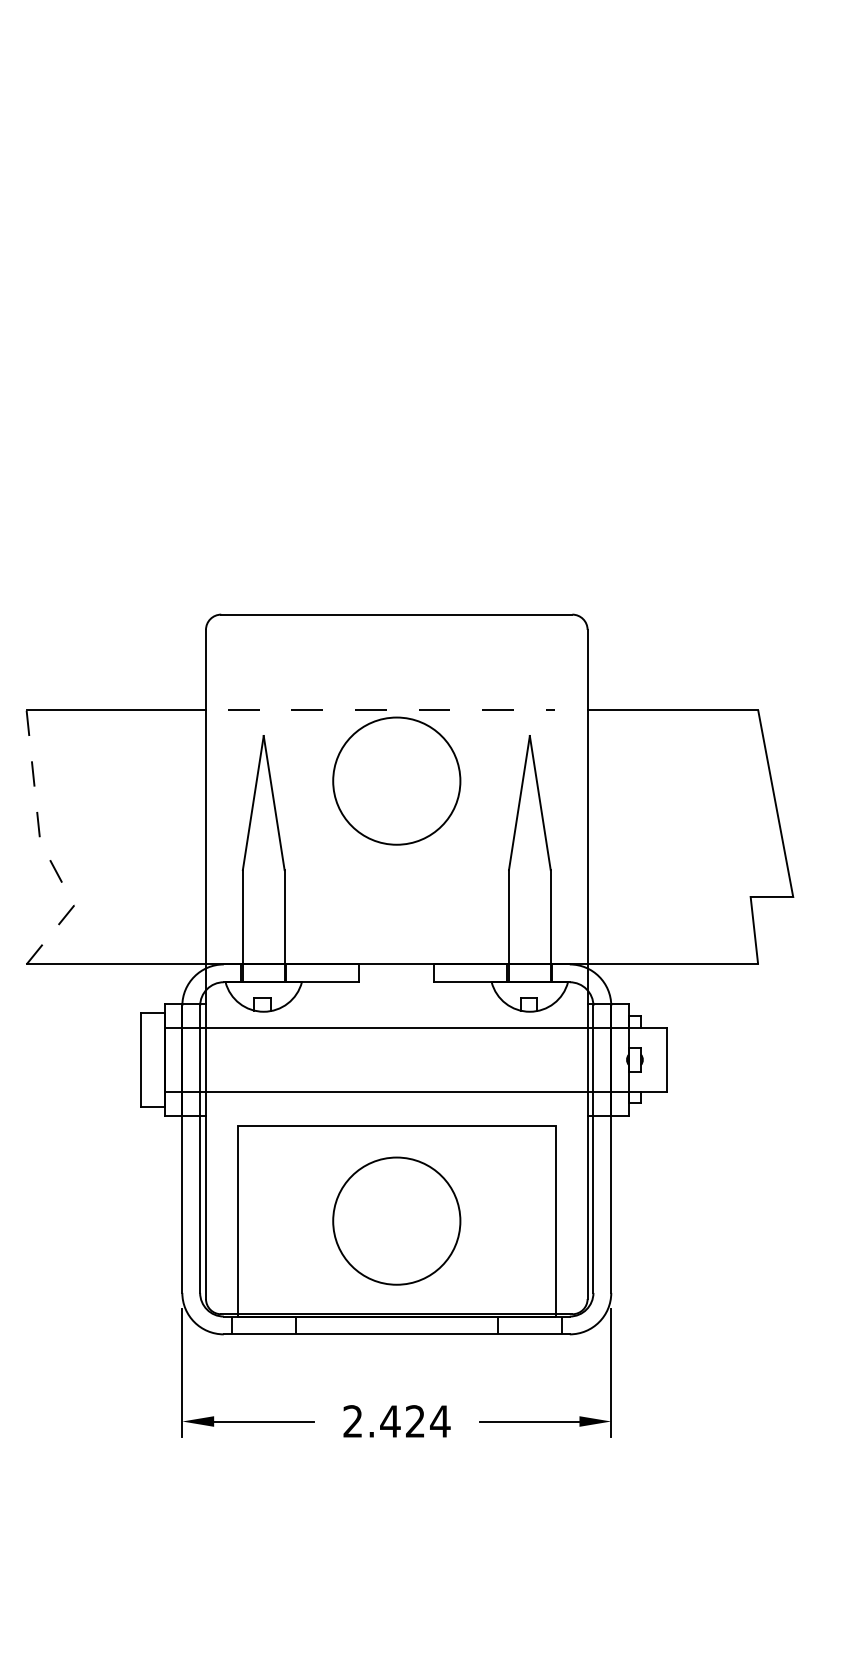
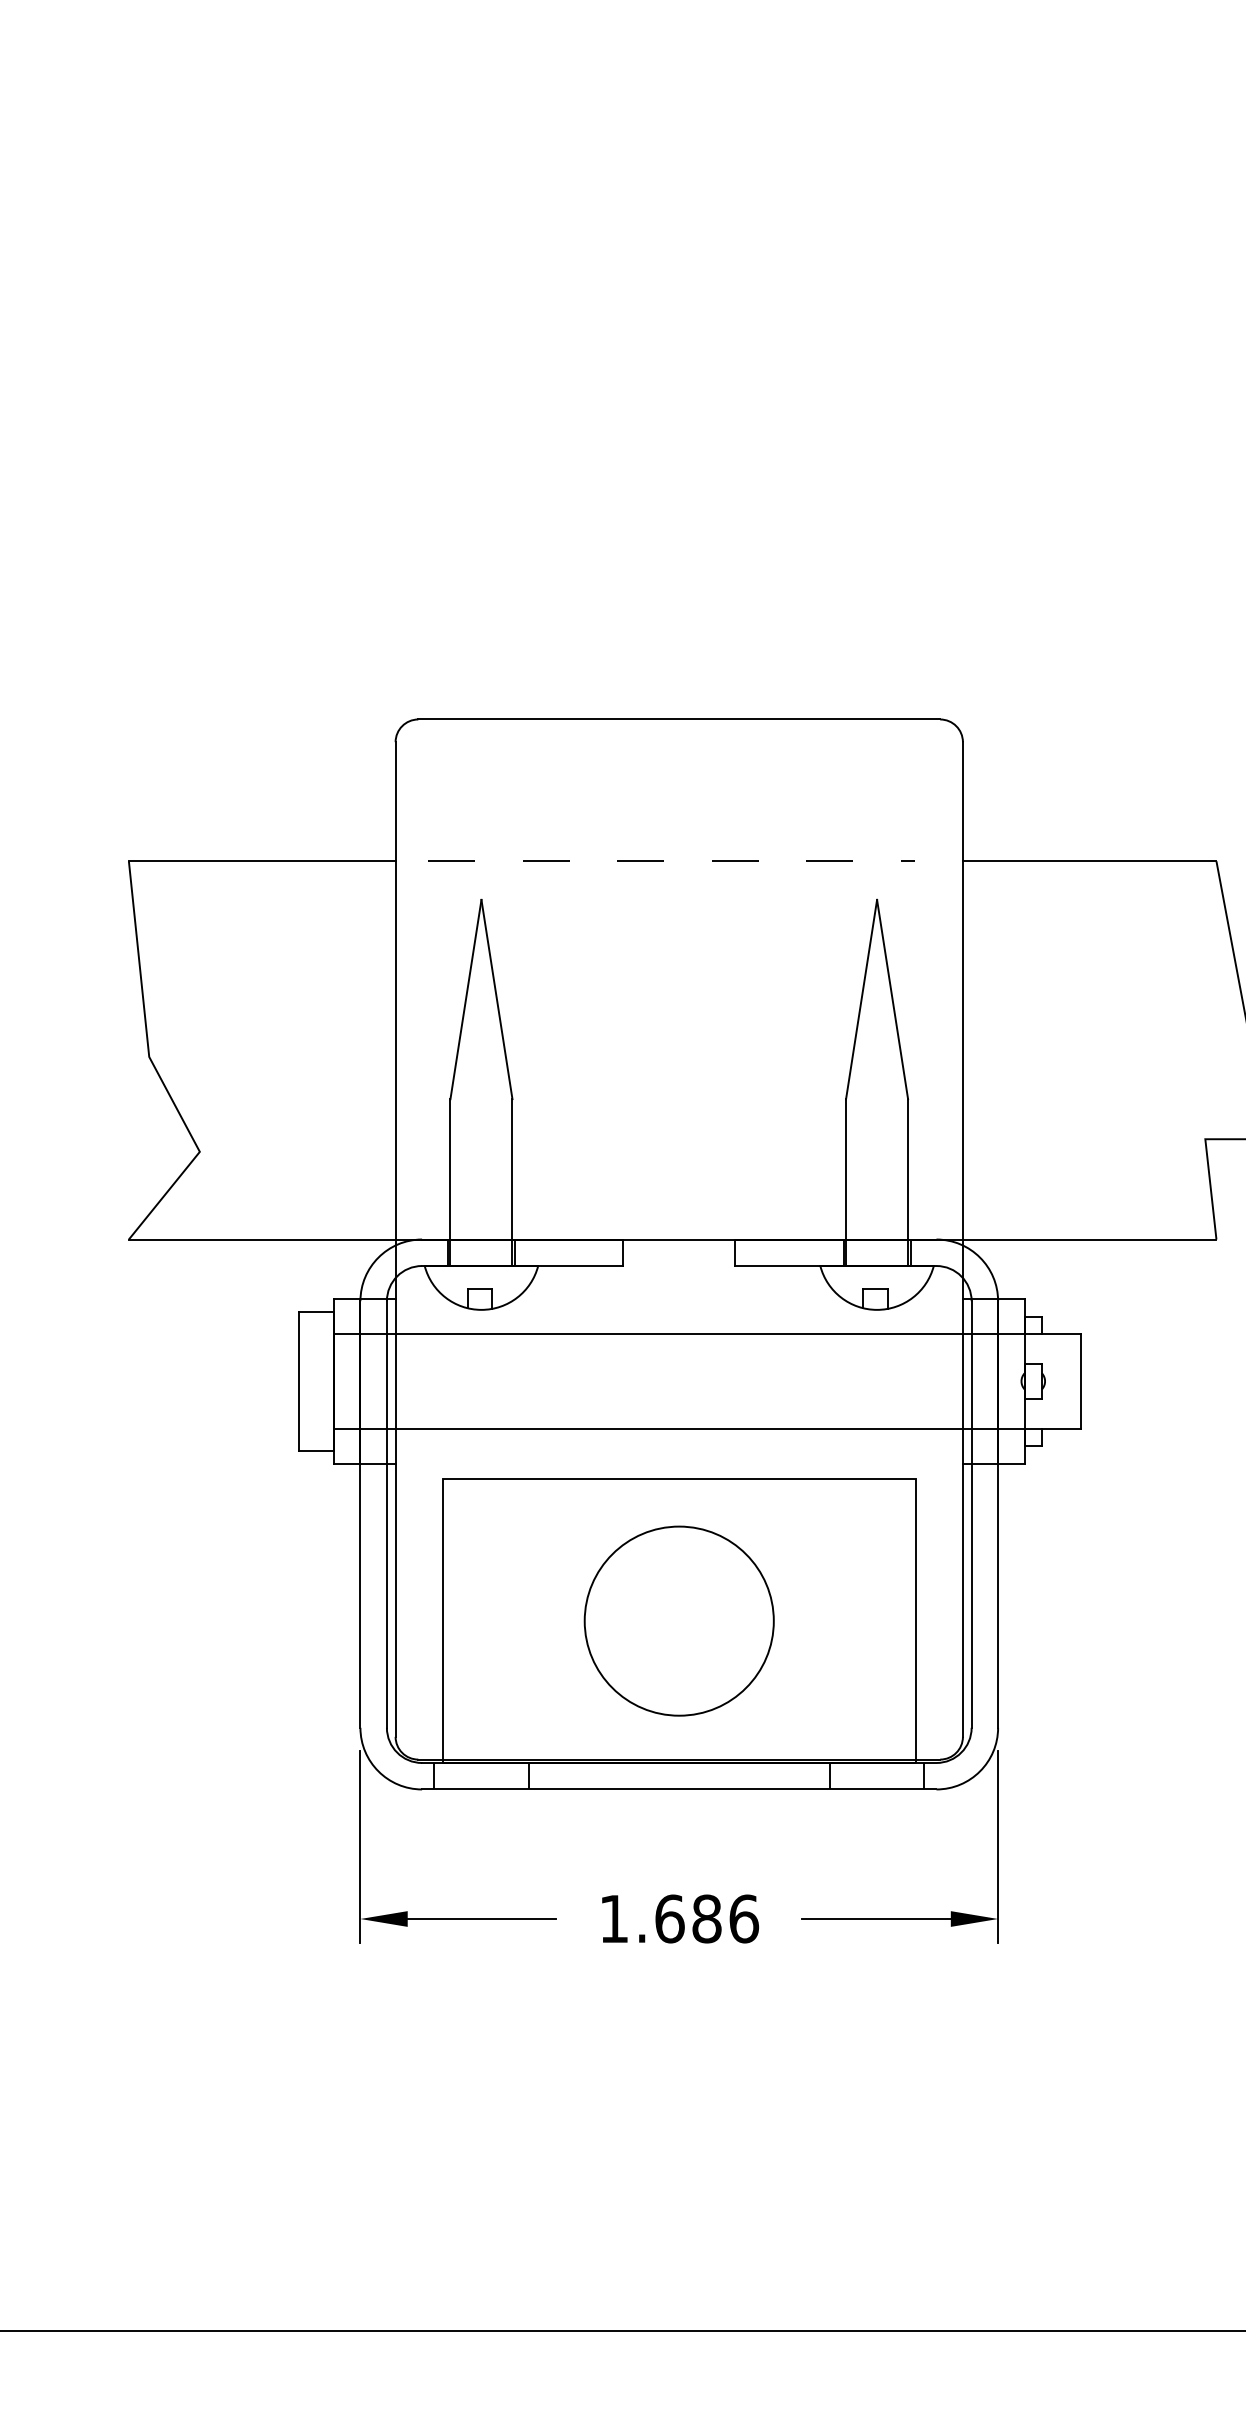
circle: (396, 780) -> (678, 966), removed
line: (44, 848) -> (155, 1067), dashed -> solid
text: (396, 1421) -> (678, 1918), 2.424 -> 1.686

